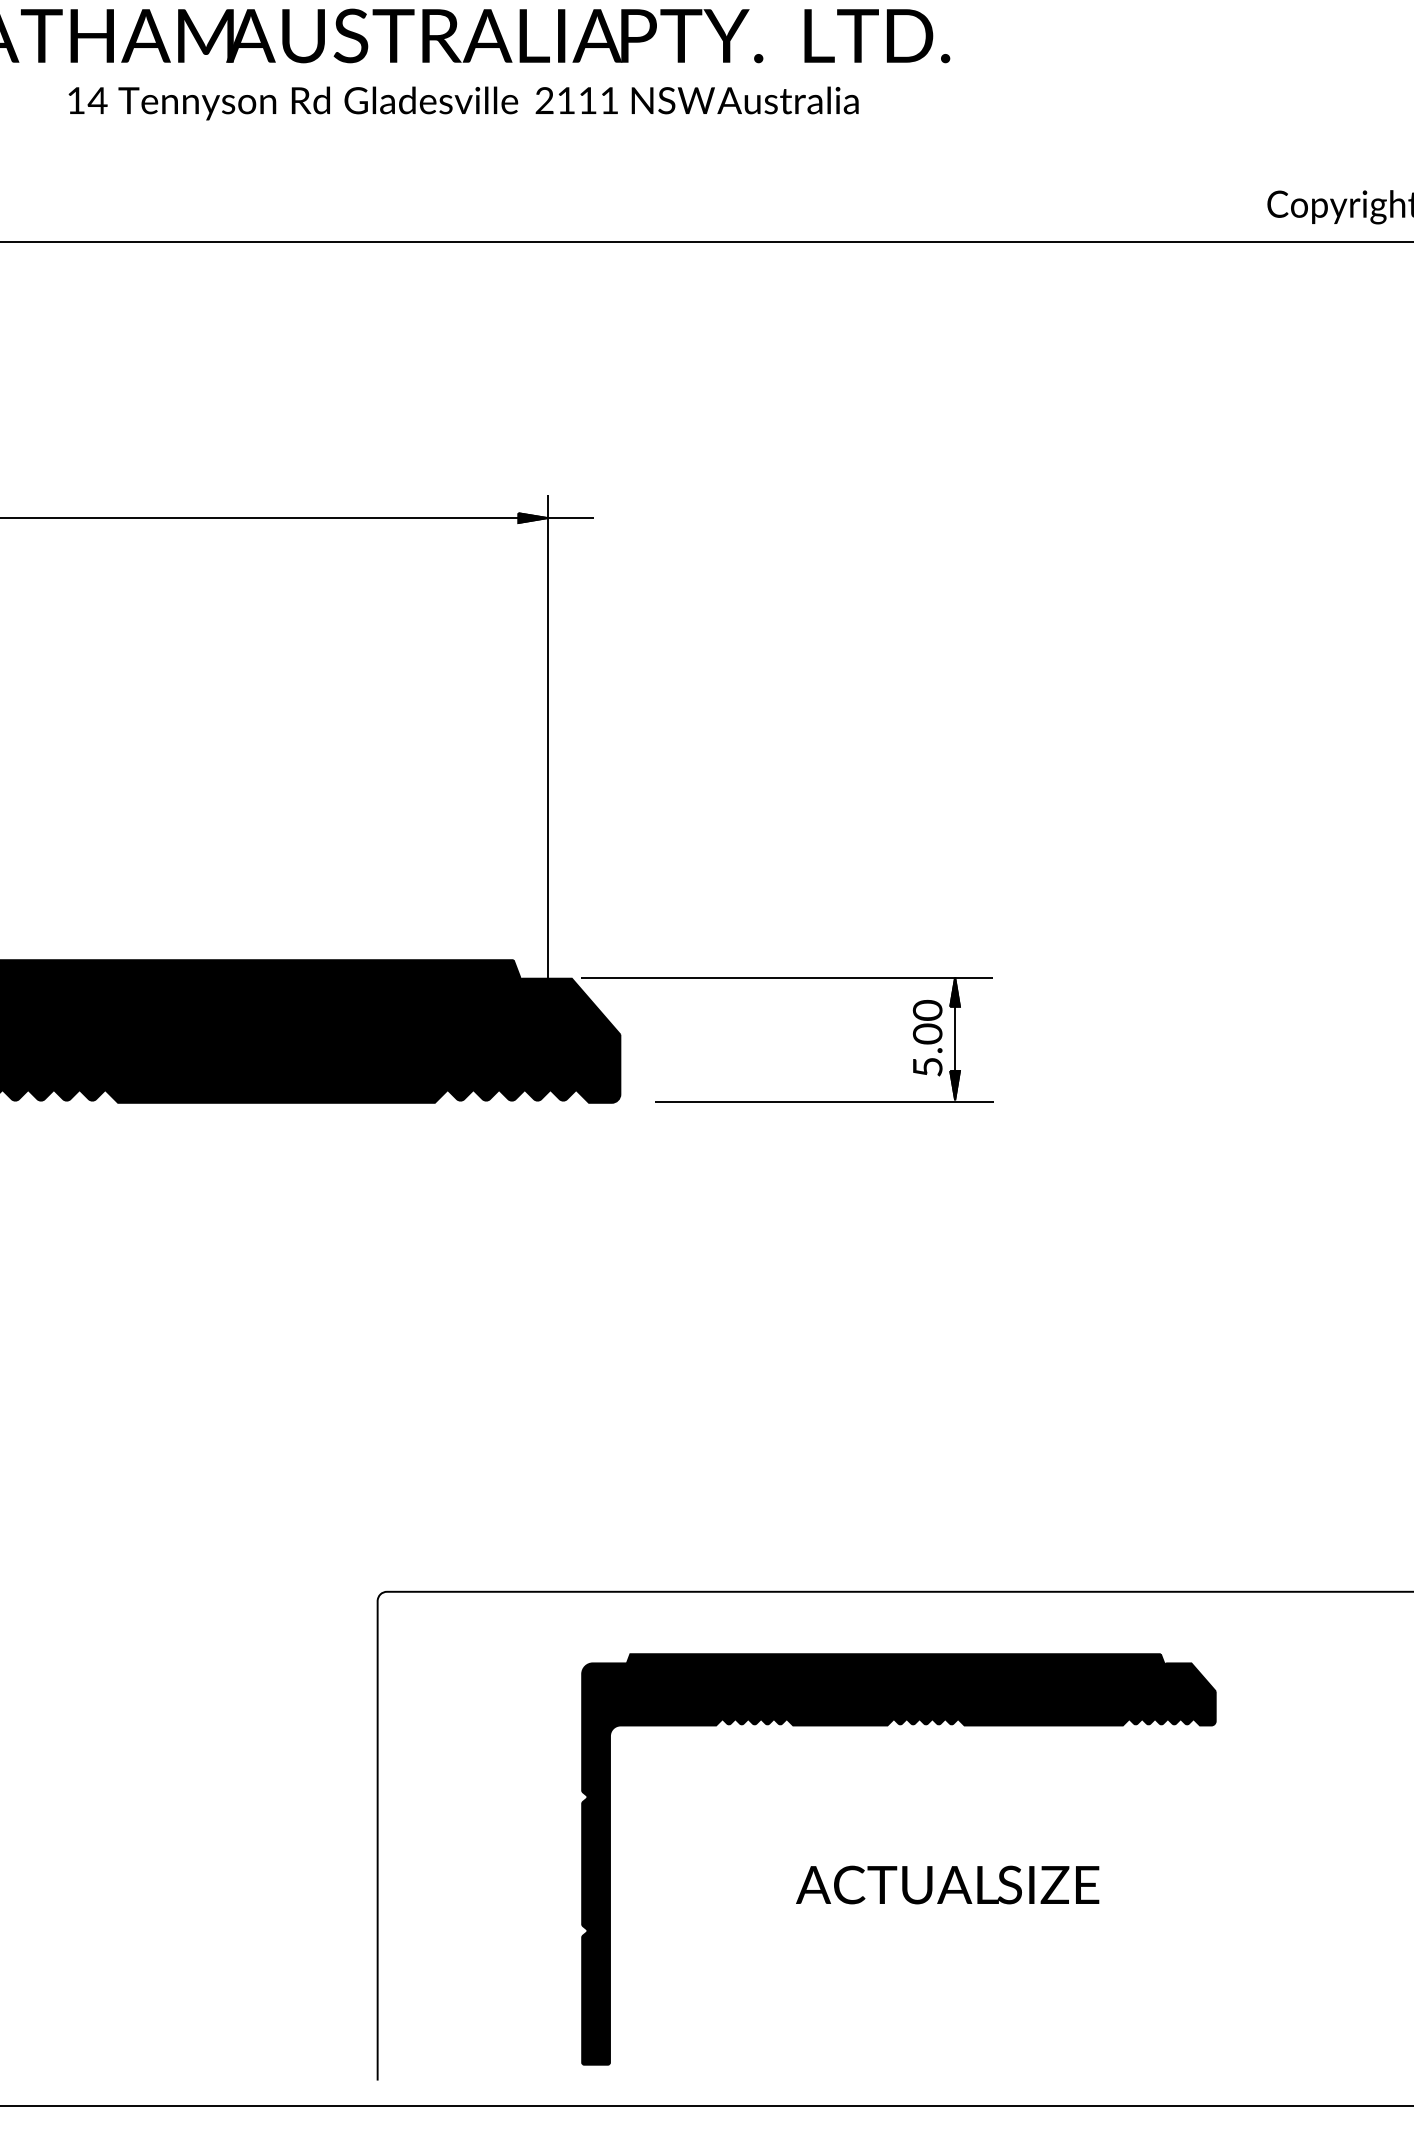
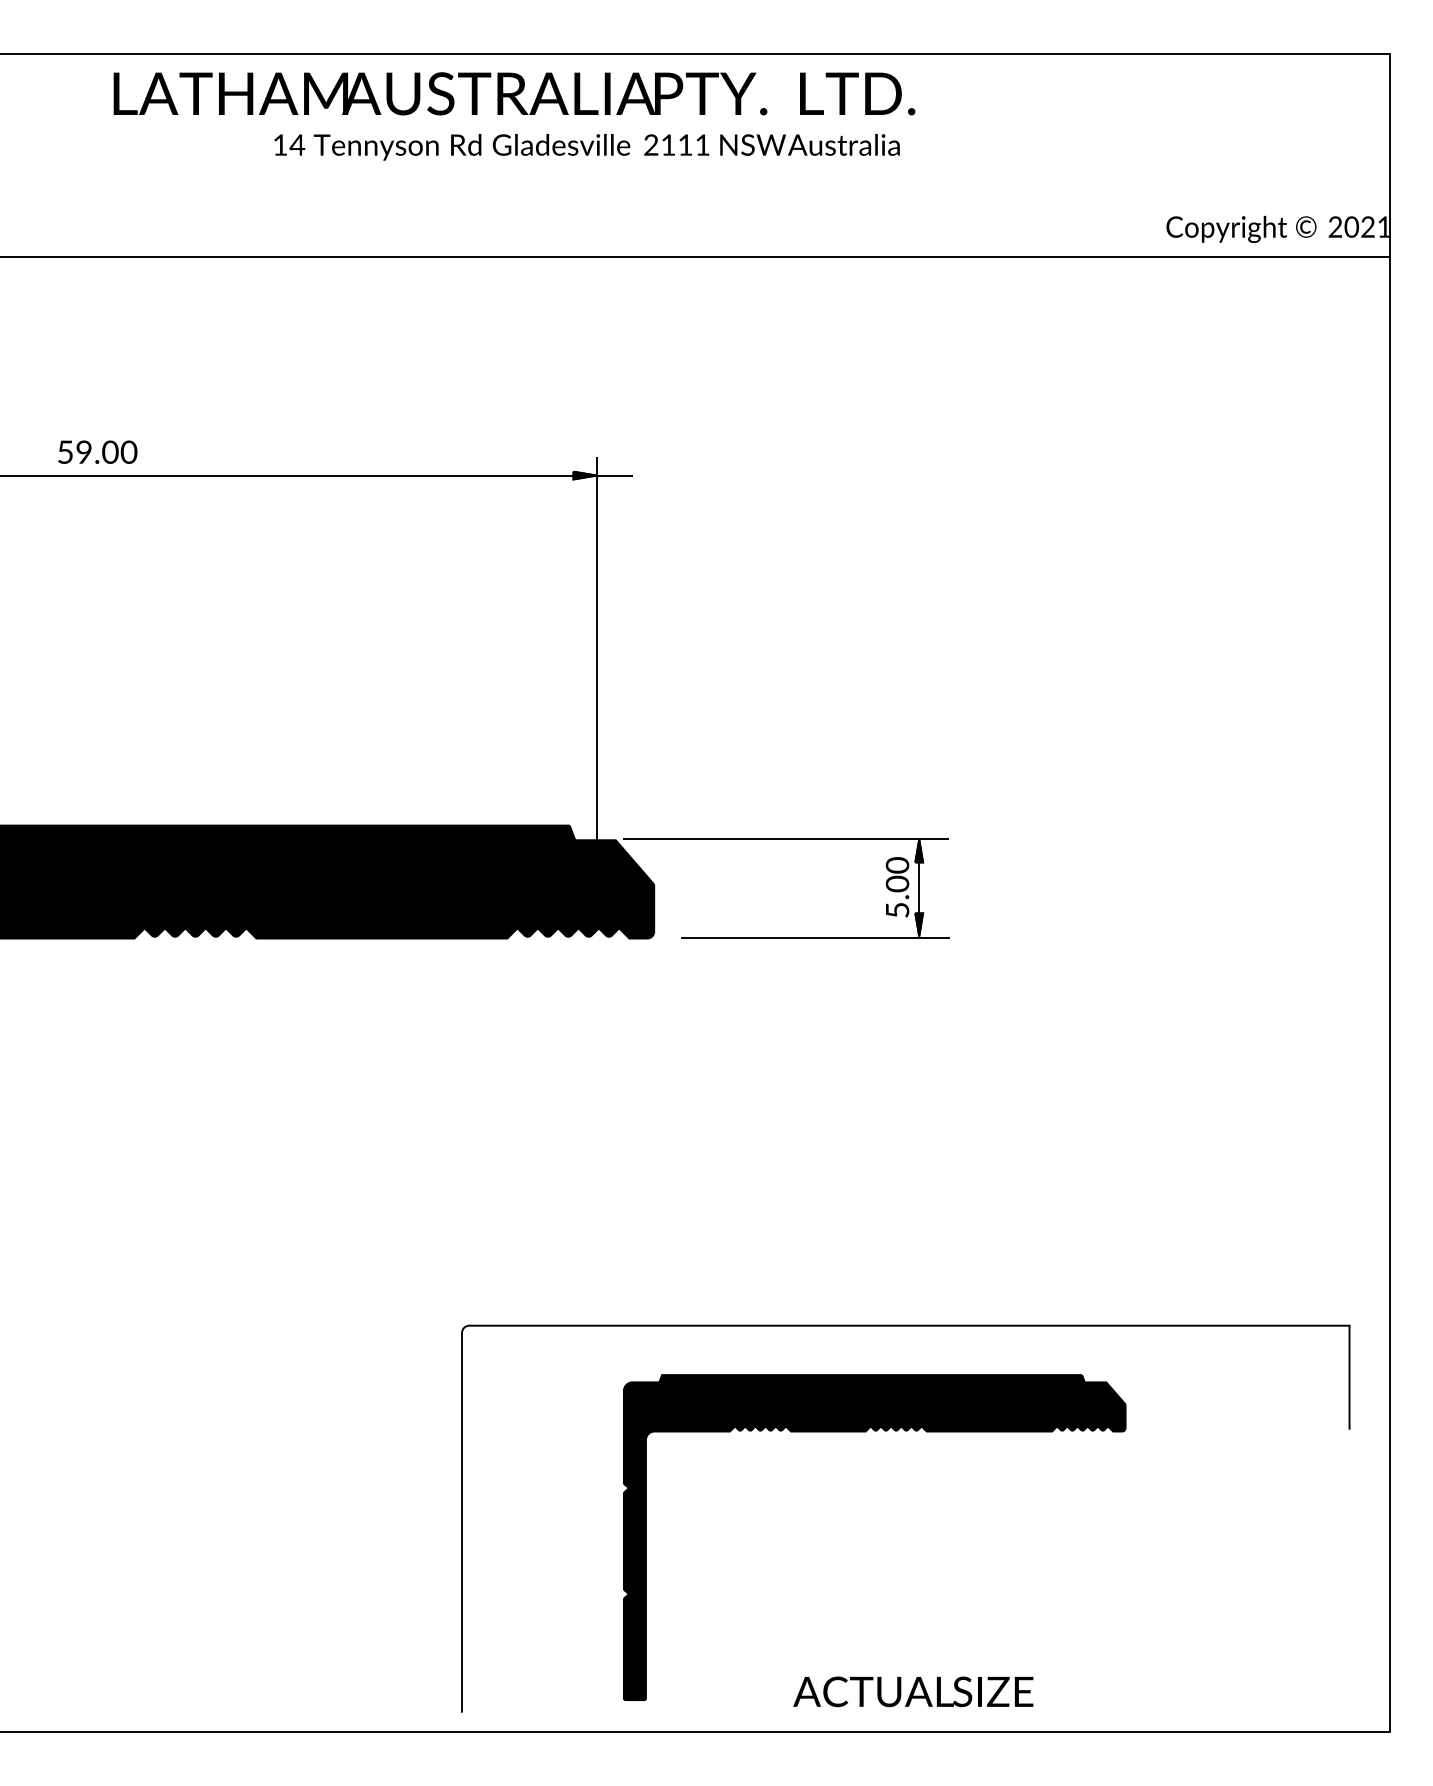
text: (462, 103) -> (586, 147), moved
text: (947, 1884) -> (913, 1691), moved

